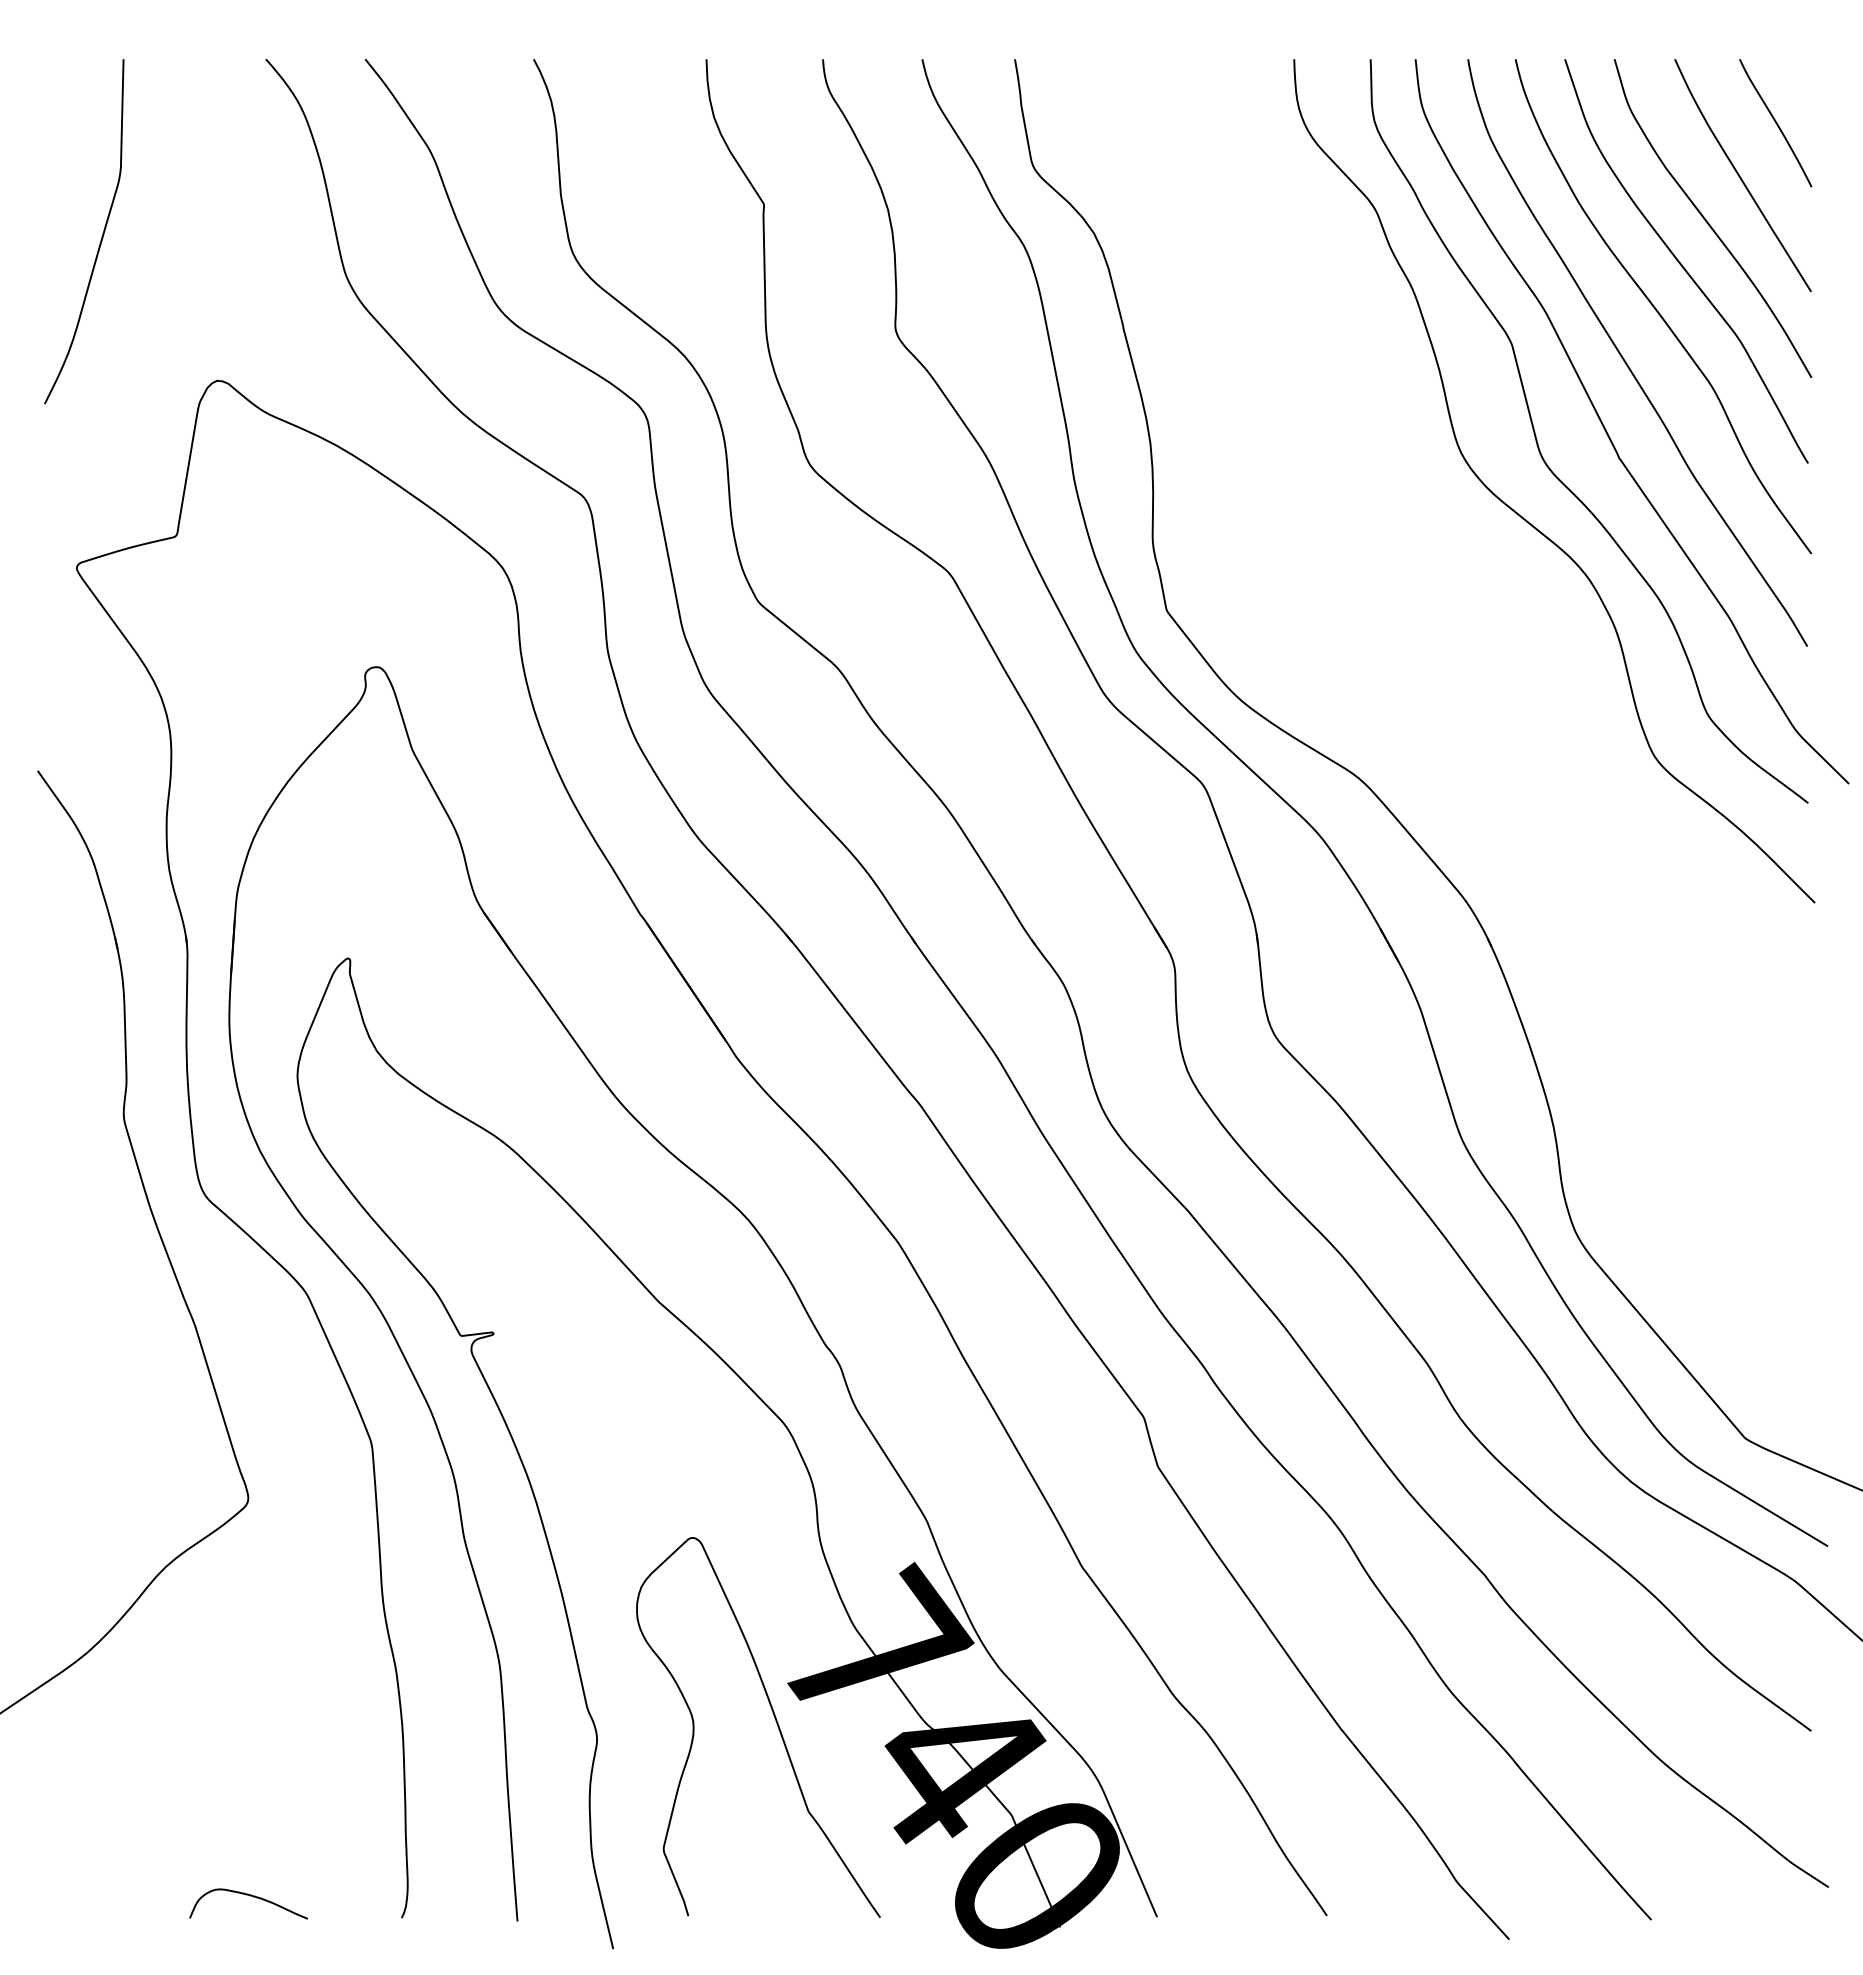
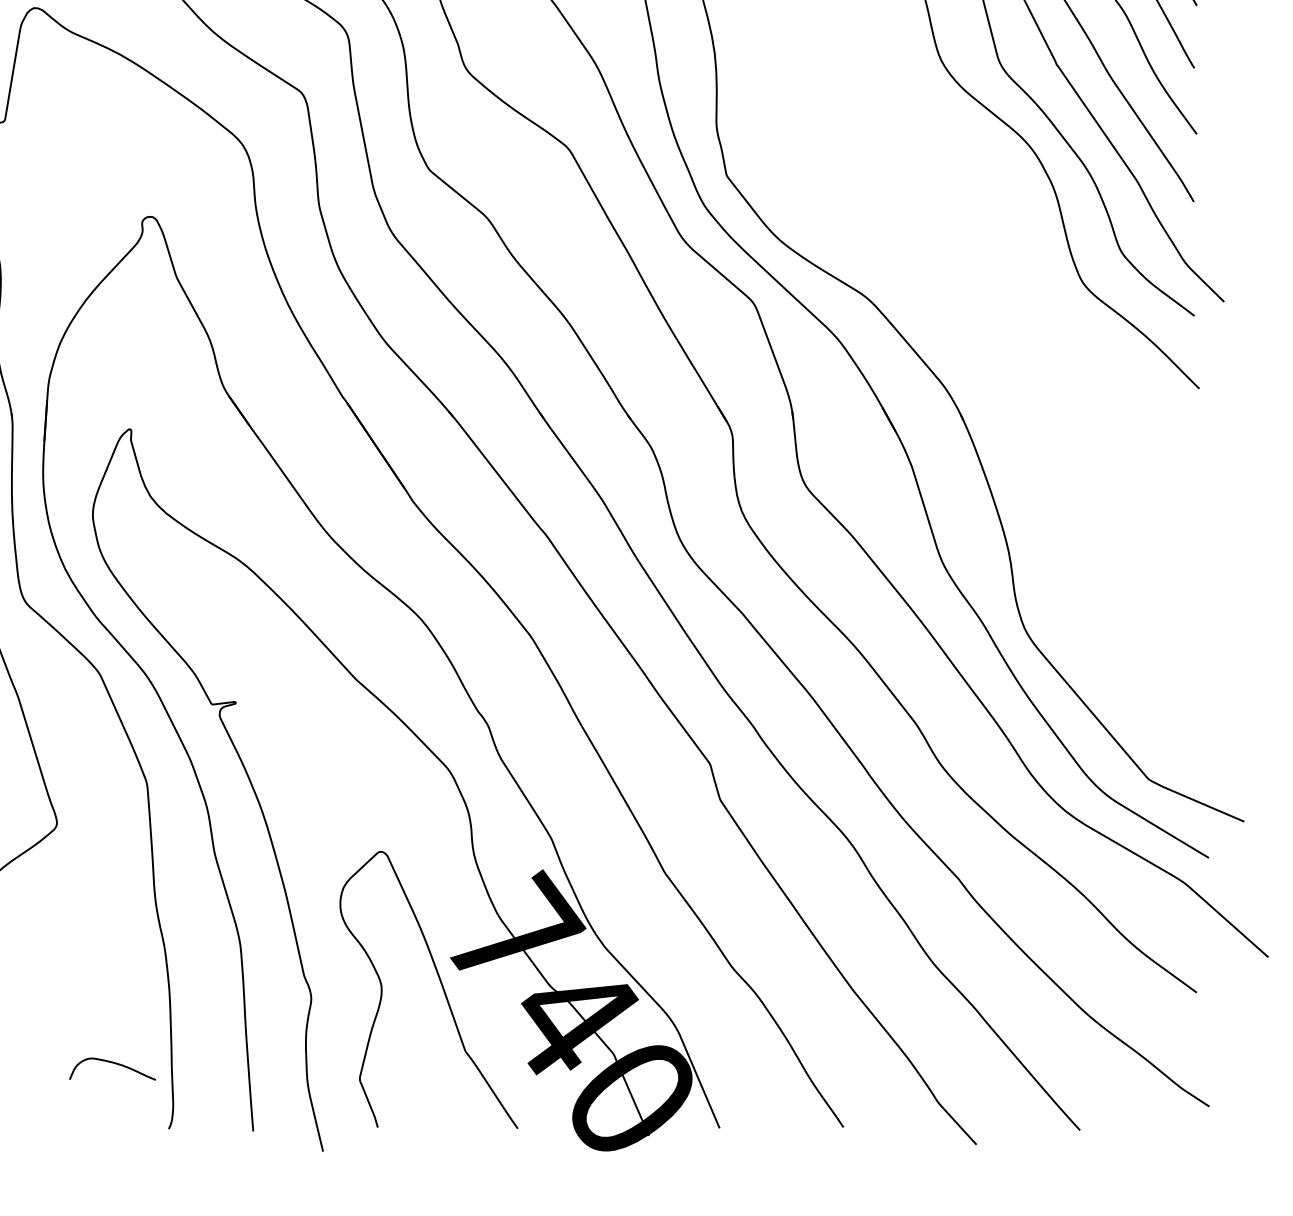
curve: (250, 1896) -> (113, 1063), moved

